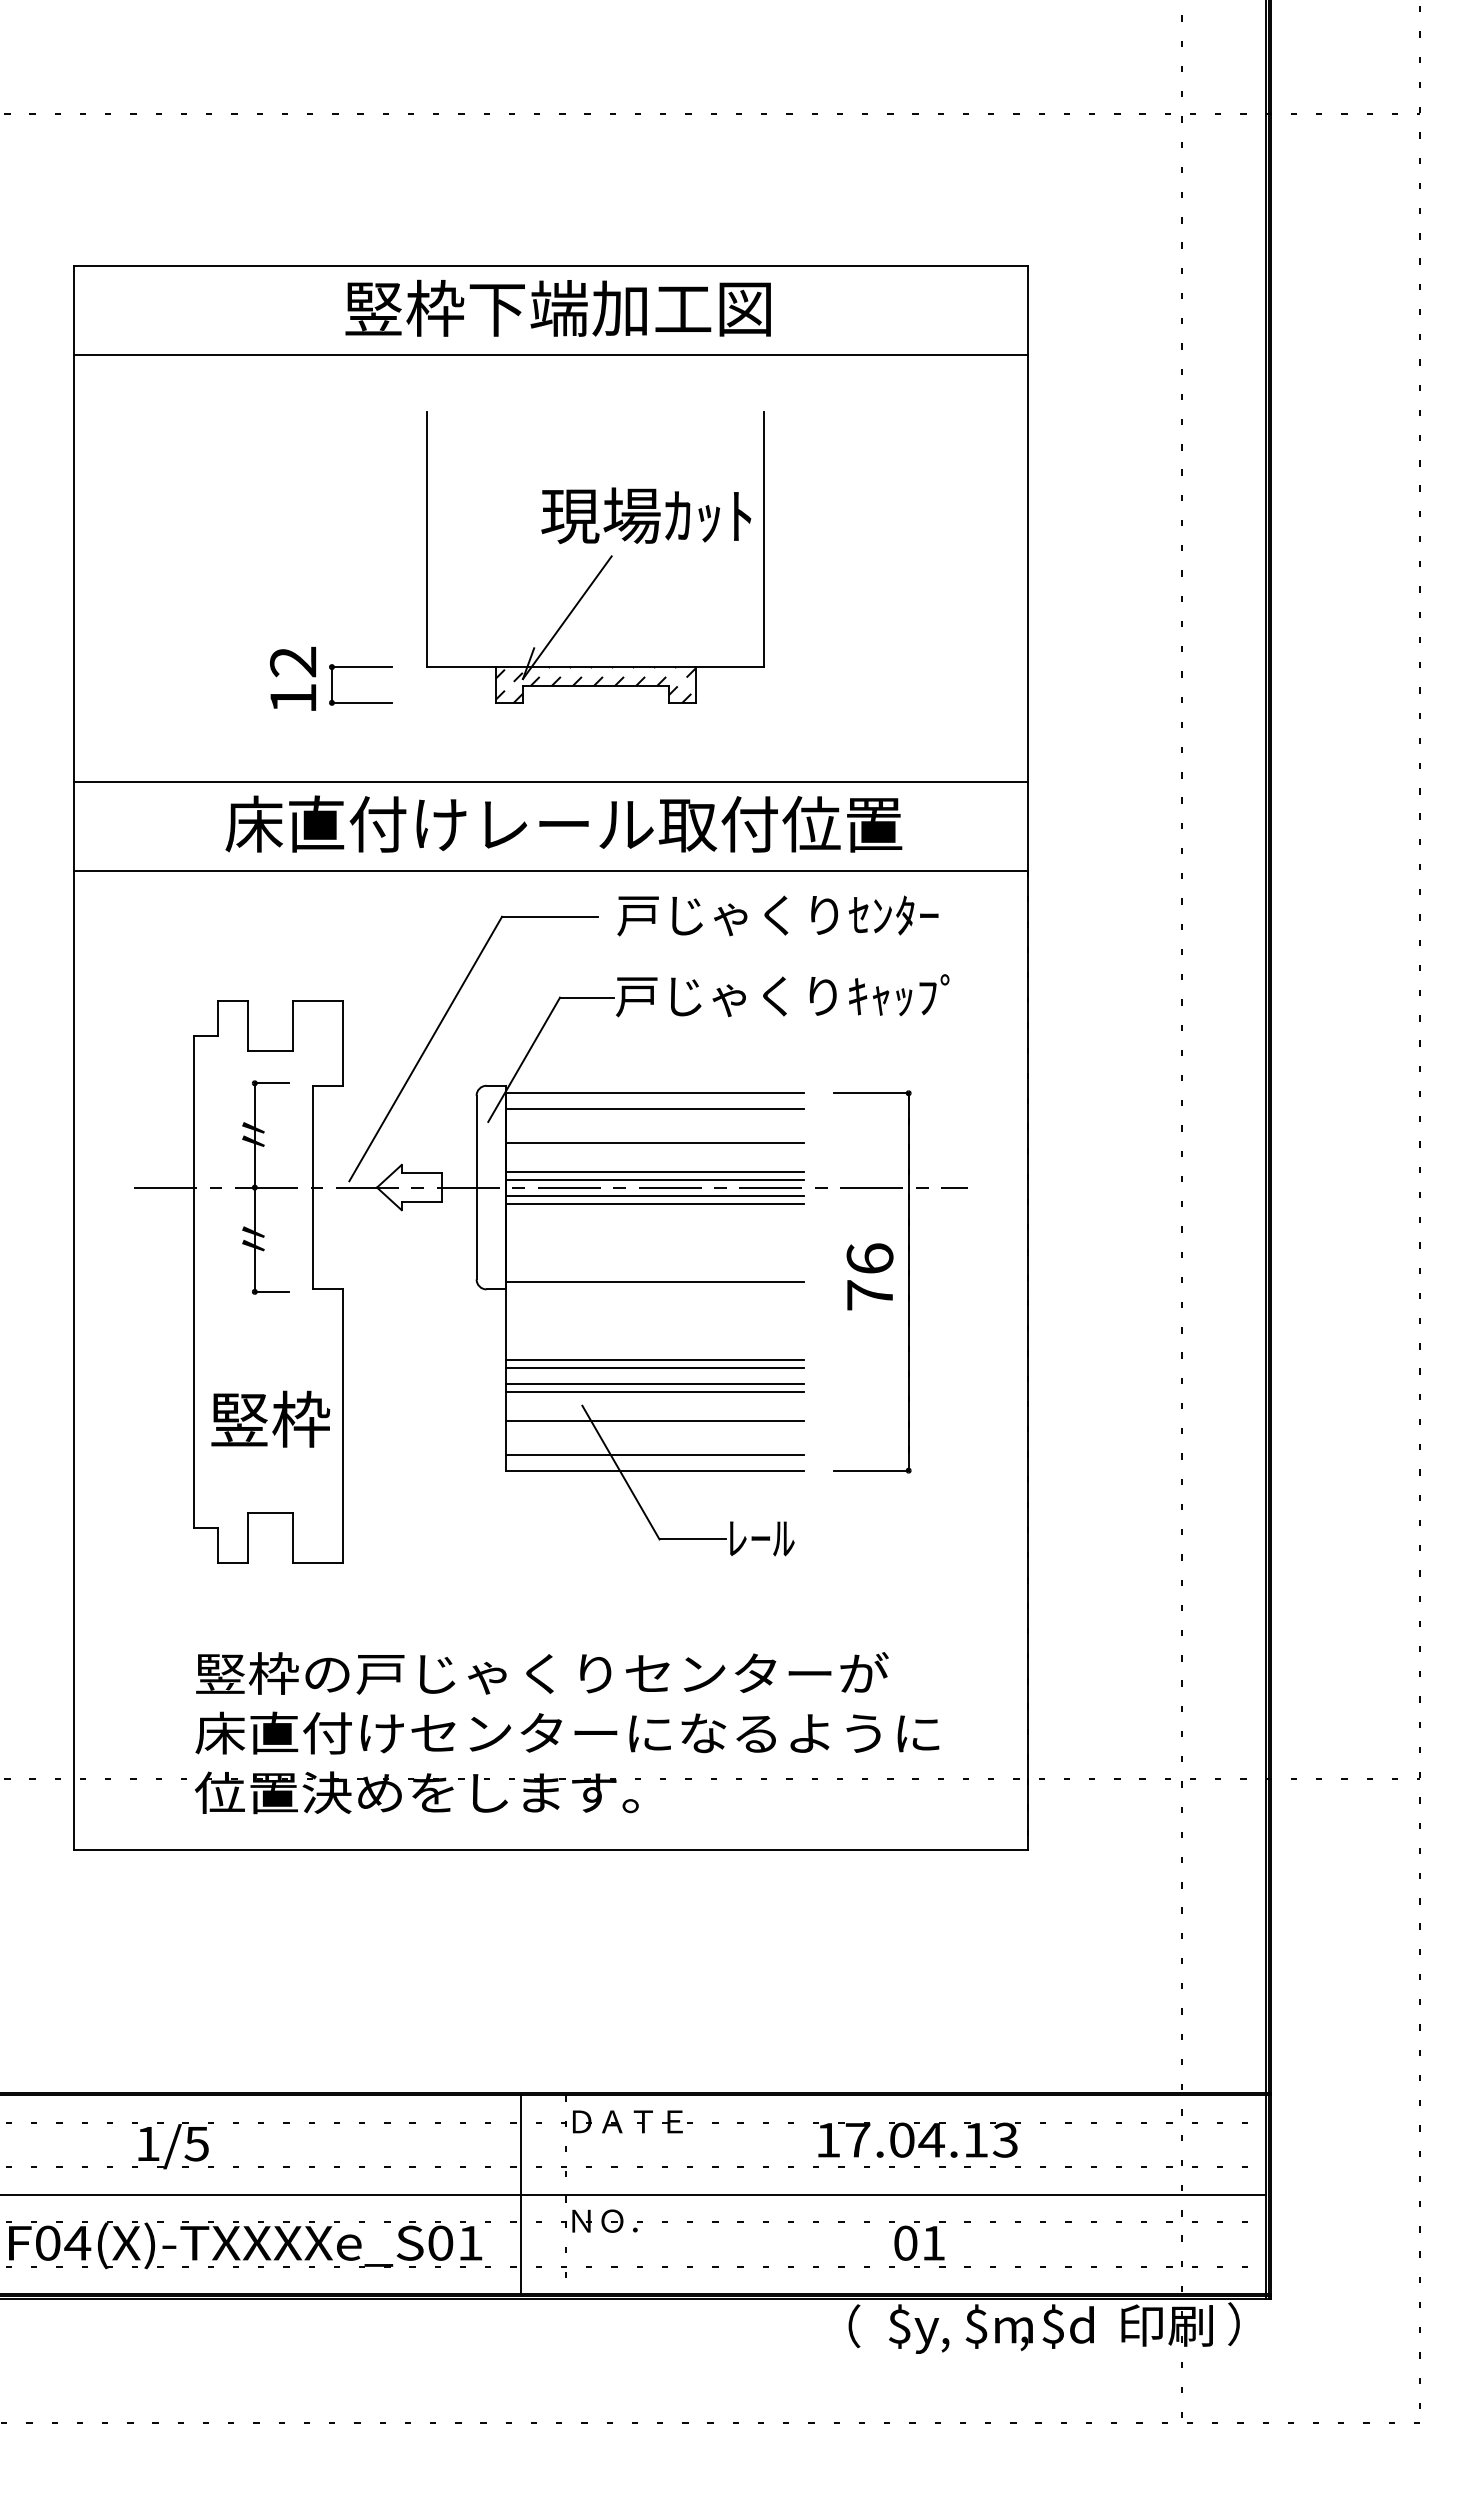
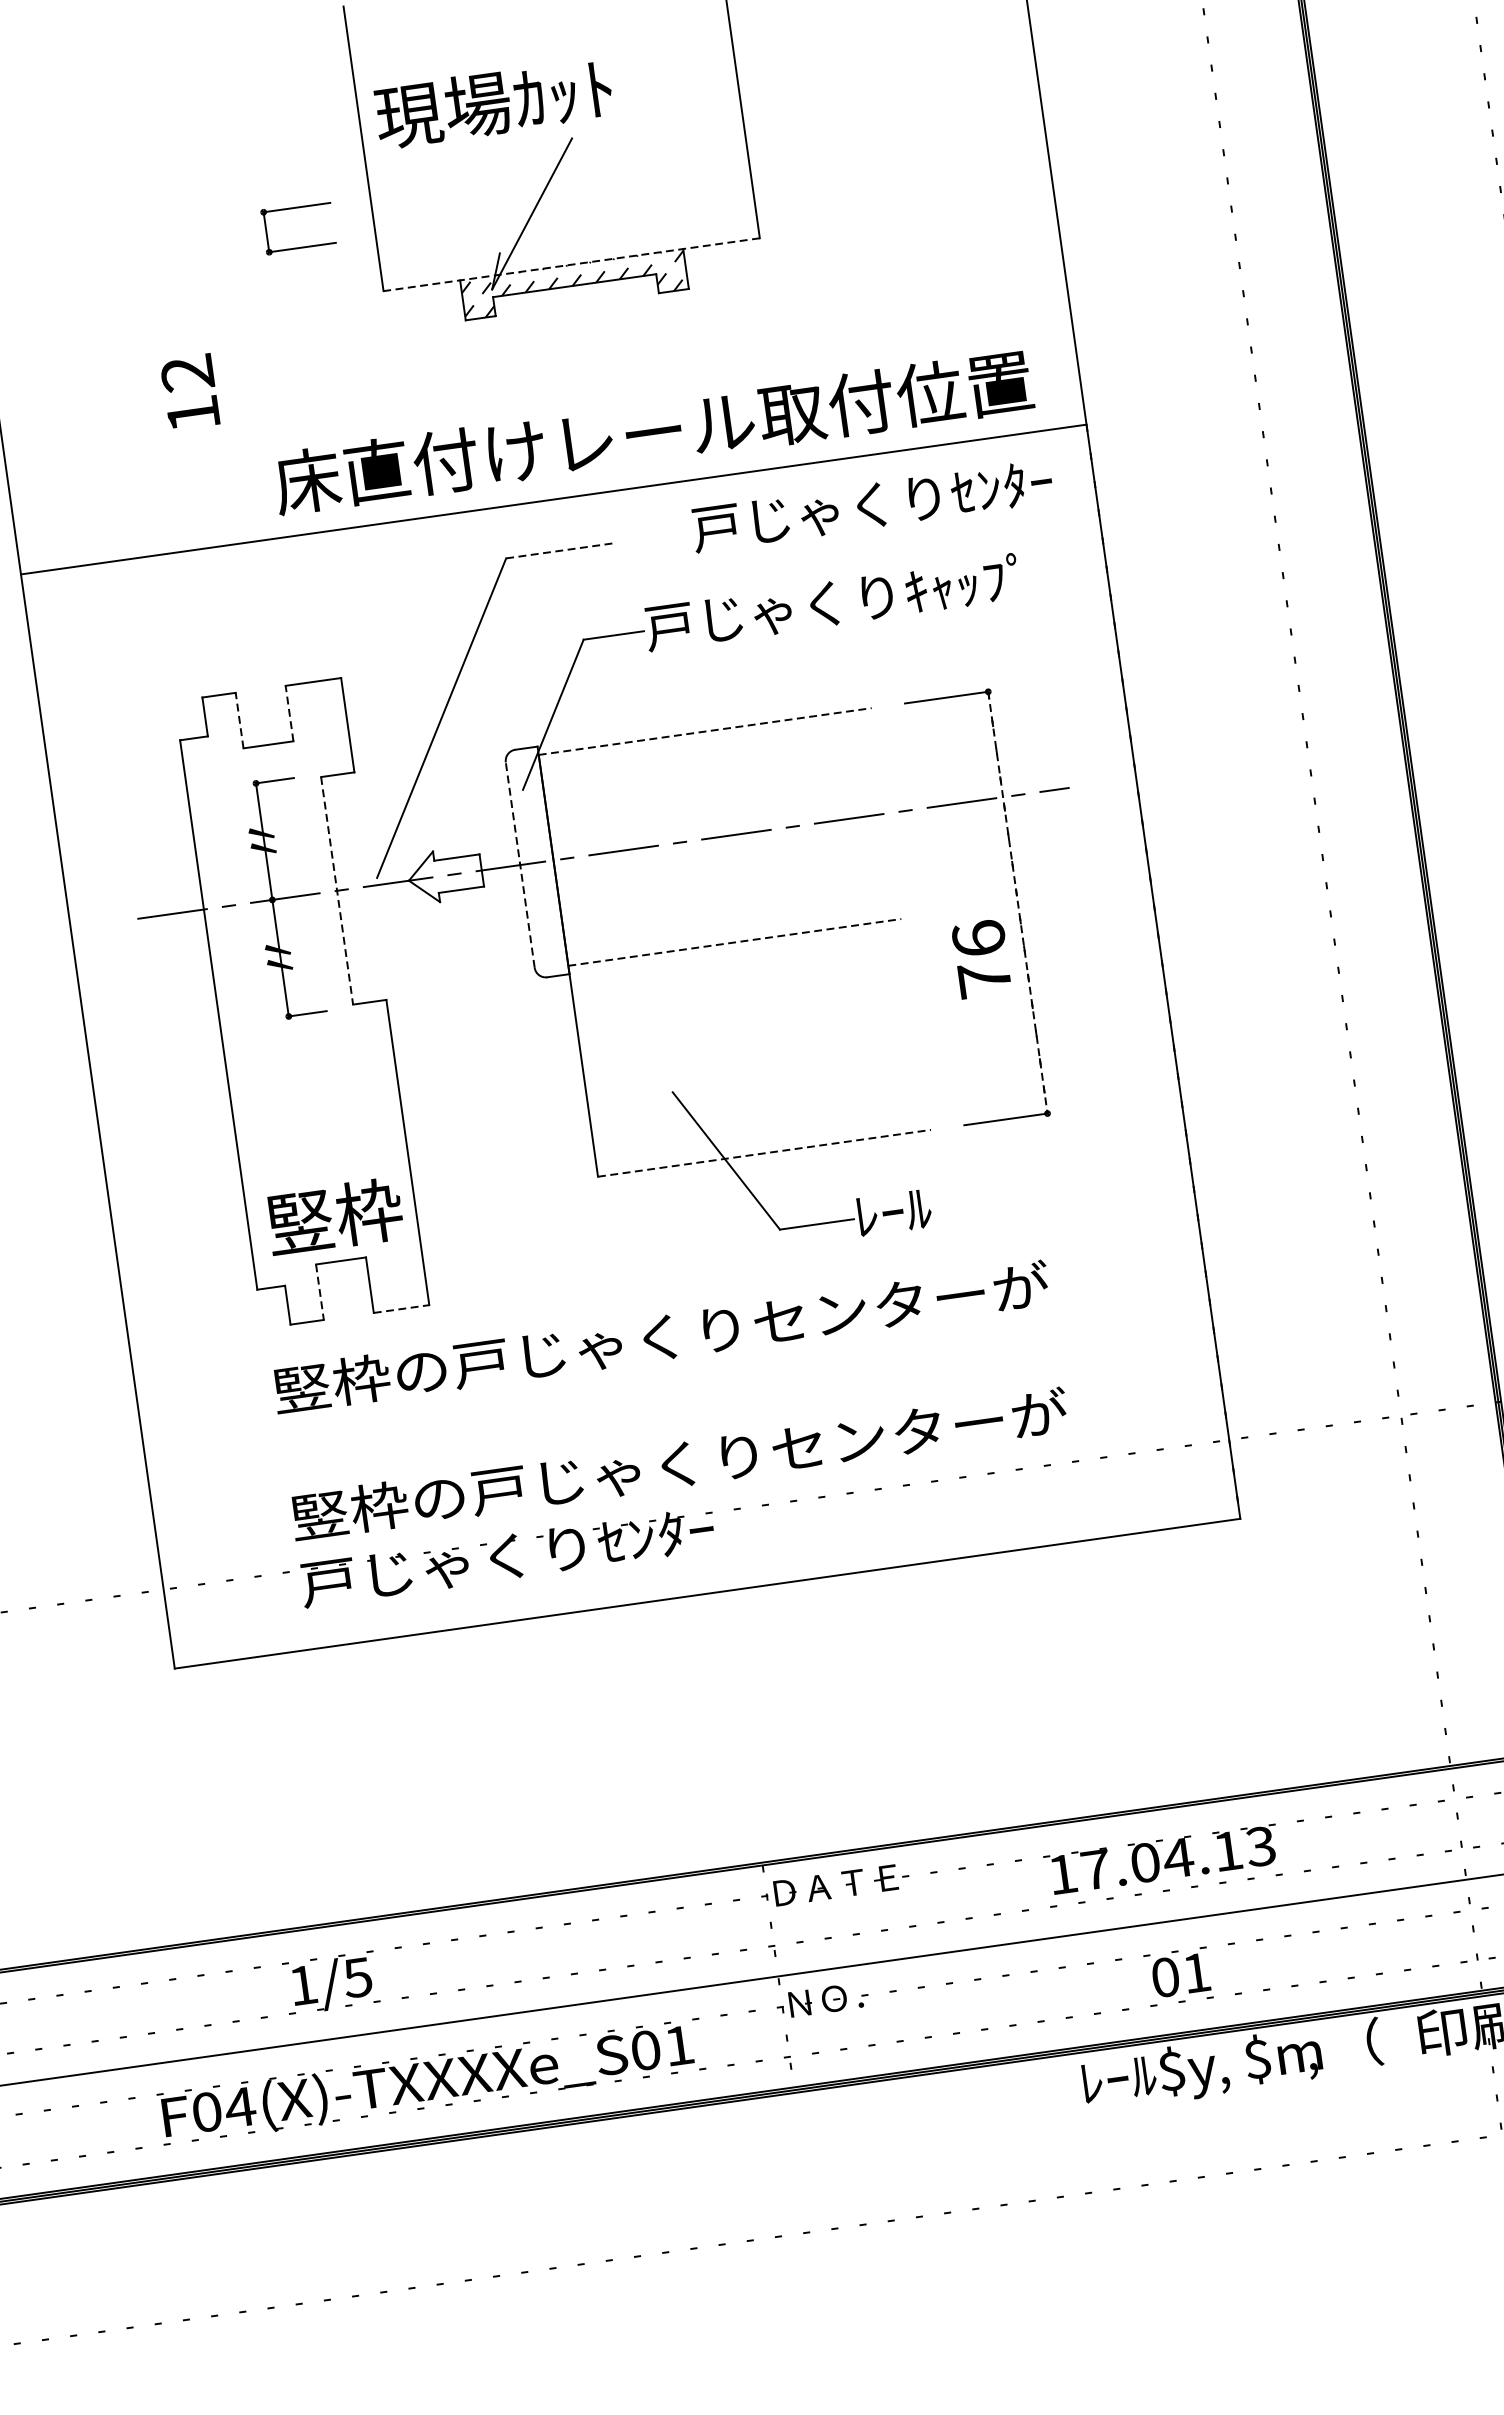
text: (646, 515) -> (493, 102), moved
part: (360, 667) -> (295, 208), moved
line: (595, 667) -> (571, 265), solid -> dashed
text: (292, 678) -> (189, 391), moved
line: (550, 781) -> (539, 399), removed
text: (563, 823) -> (652, 431), moved
text: (777, 915) -> (871, 505), moved
line: (550, 916) -> (560, 550), solid -> dashed
line: (248, 1026) -> (240, 720), solid -> dashed
line: (292, 1026) -> (289, 713), solid -> dashed
line: (655, 1093) -> (705, 731), solid -> dashed
line: (655, 1108) -> (707, 748), removed
line: (655, 1142) -> (713, 786), removed
line: (655, 1171) -> (717, 819), removed
line: (655, 1179) -> (718, 827), removed
line: (312, 1187) -> (336, 890), solid -> dashed
line: (476, 1187) -> (520, 865), solid -> dashed
line: (655, 1195) -> (721, 845), removed
line: (655, 1203) -> (722, 854), removed
text: (869, 1276) -> (981, 958), moved
line: (655, 1281) -> (734, 941), solid -> dashed
line: (908, 1281) -> (1017, 902), solid -> dashed
line: (655, 1360) -> (747, 1030), removed
line: (655, 1368) -> (748, 1039), removed
line: (655, 1384) -> (751, 1057), removed
line: (655, 1392) -> (752, 1065), removed
text: (270, 1418) -> (334, 1215), moved
line: (655, 1421) -> (756, 1098), removed
line: (655, 1455) -> (762, 1136), removed
line: (655, 1470) -> (764, 1153), solid -> dashed
line: (248, 1537) -> (320, 1291), solid -> dashed
line: (317, 1562) -> (401, 1309), solid -> dashed
text: (542, 1673) -> (661, 1337), moved
text: (567, 1732) -> (707, 1459), 床直付けセンターになるように -> 竪枠の戸じゃくりセンターが
text: (416, 1792) -> (548, 1550), 位置決めをします。 -> 戸じゃくりｾﾝﾀｰ
line: (521, 2194) -> (728, 1983), removed
text: (852, 2325) -> (1119, 2077), （ -> ﾚｰﾙ
text: (1067, 2325) -> (1359, 2043), $d -> （

